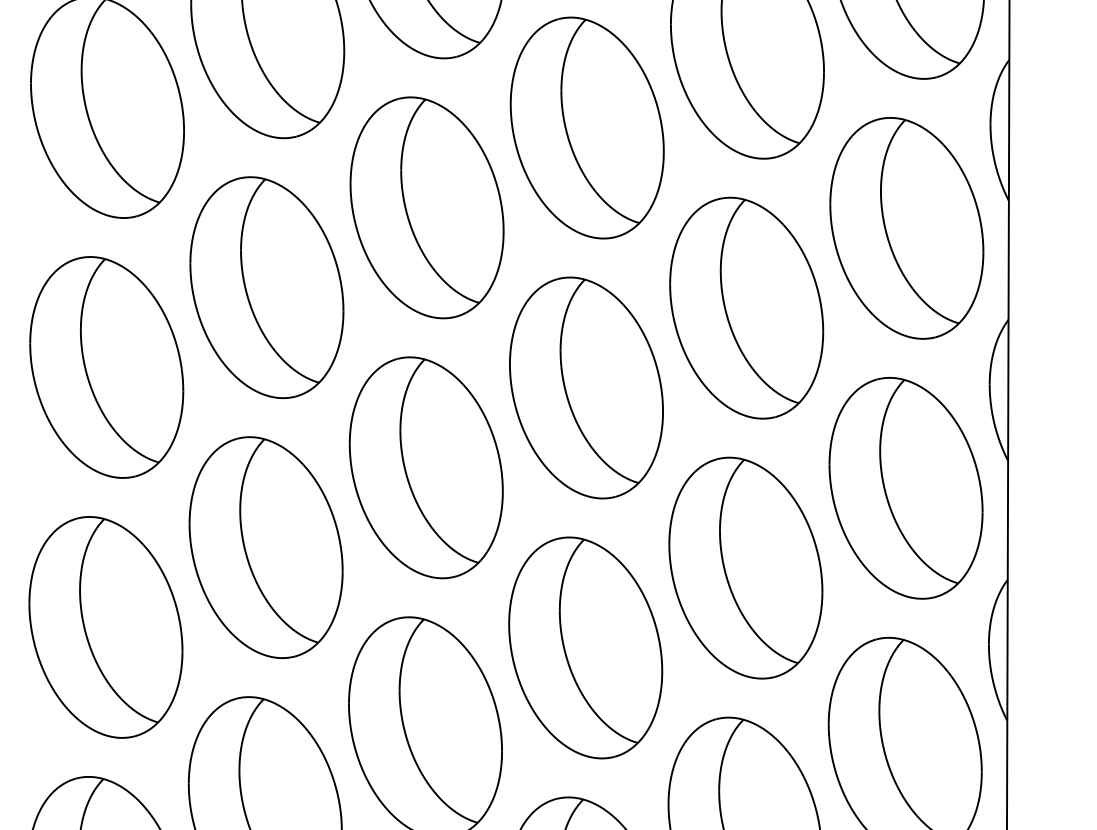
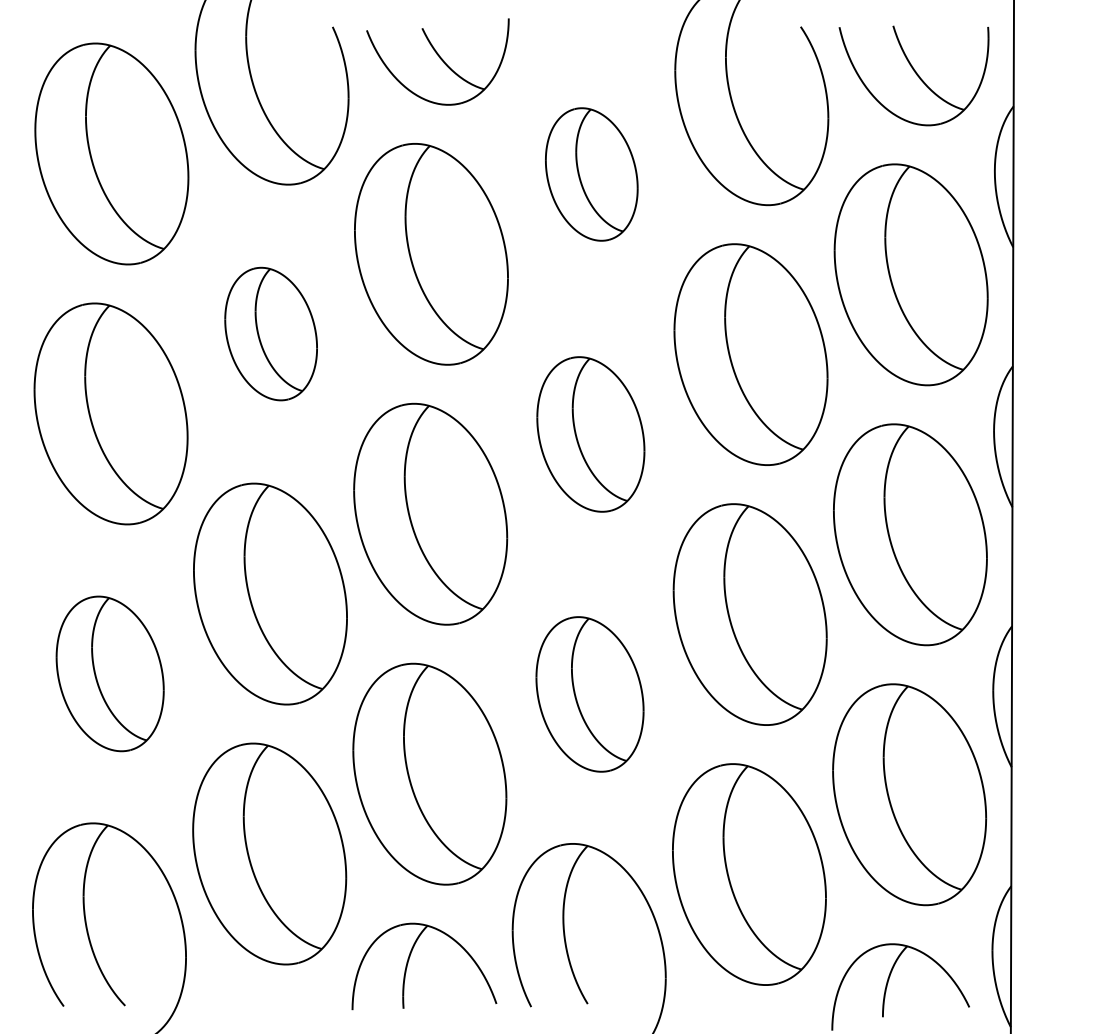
part: (587, 128) -> (591, 174), size x0.6
part: (266, 287) -> (270, 333), size x0.6
part: (586, 388) -> (590, 434), size x0.7
part: (105, 627) -> (109, 673), size x0.7
part: (585, 648) -> (589, 694), size x0.7

